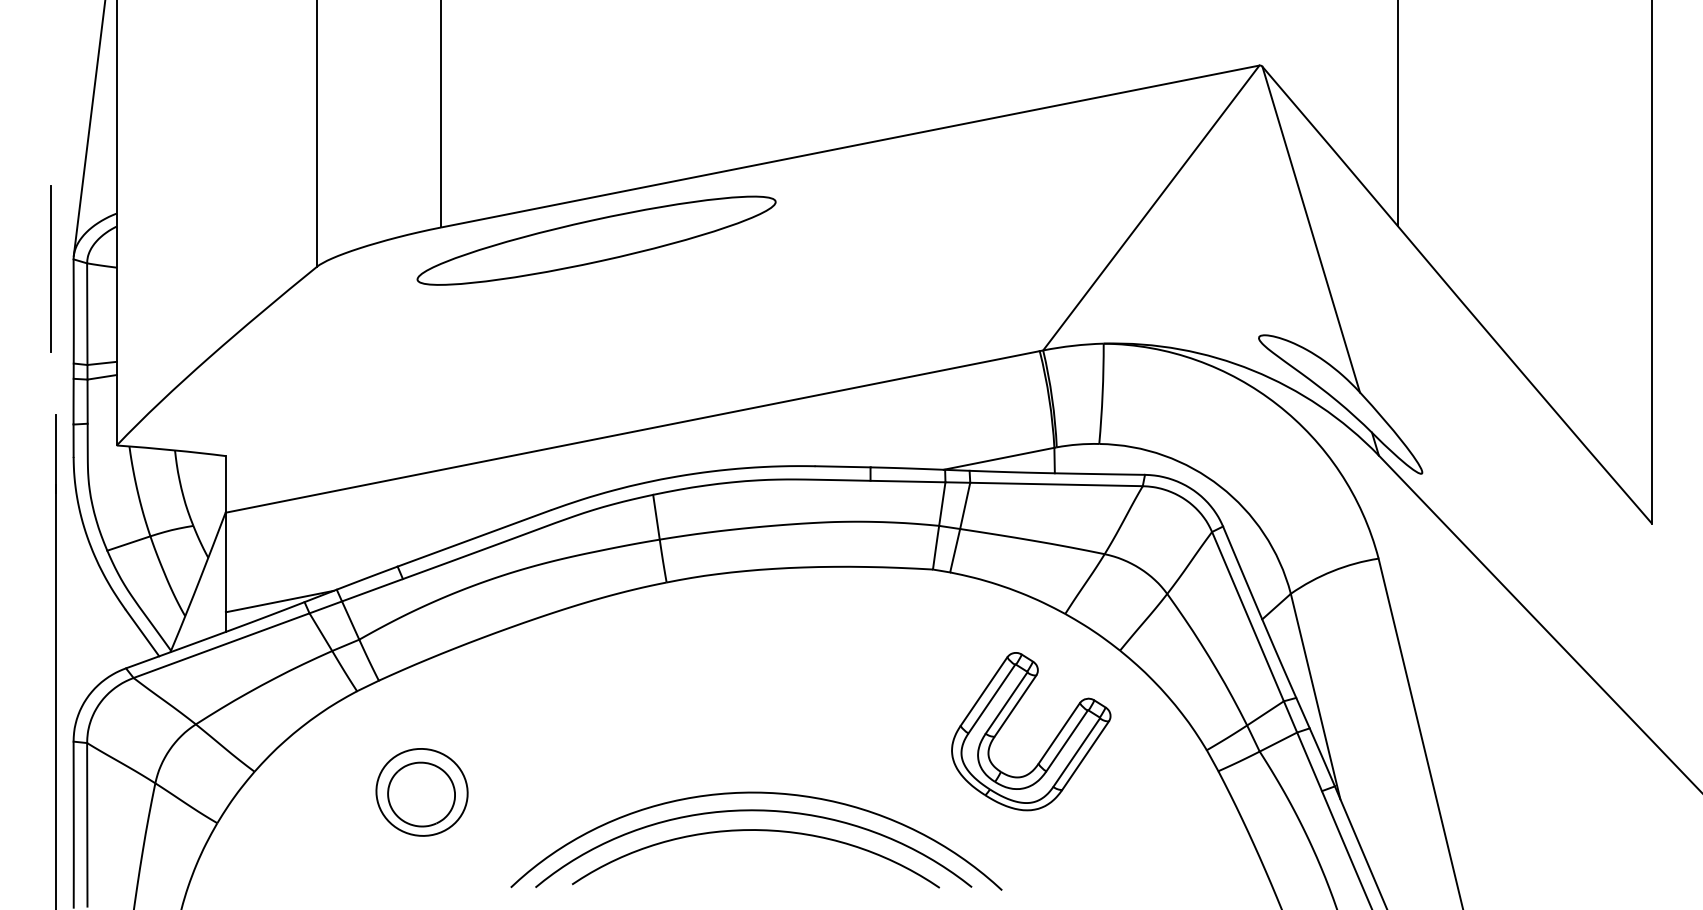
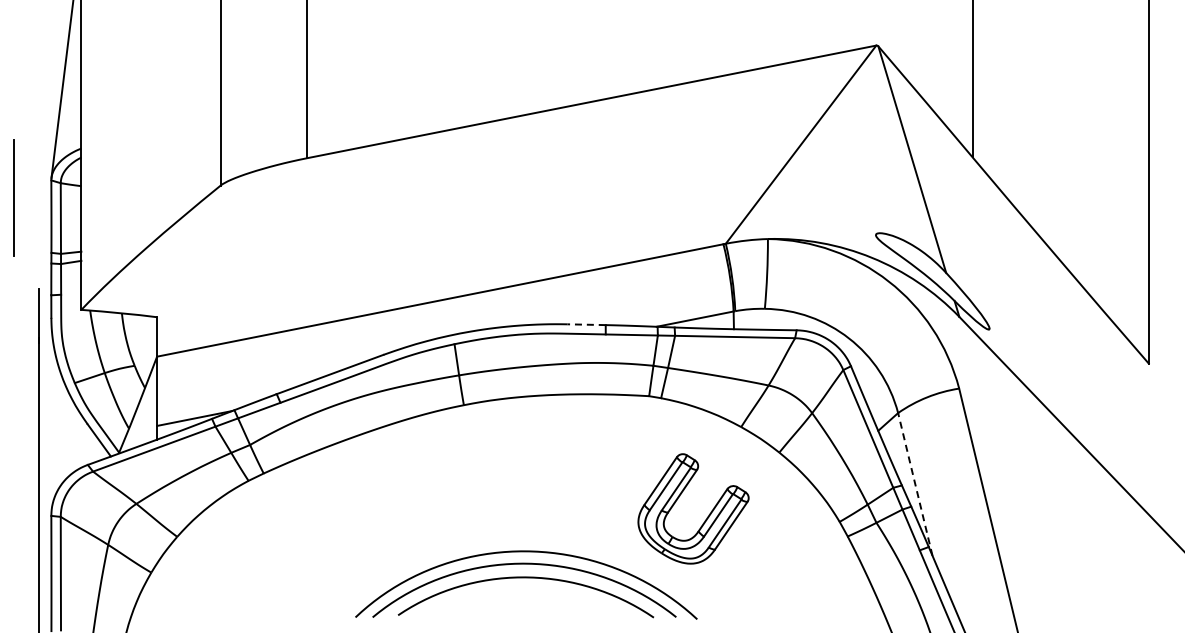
part: (595, 240) -> (414, 167), removed
line: (50, 268) -> (13, 197), moved
line: (842, 466) -> (586, 324), solid -> dashed
line: (1315, 695) -> (915, 483), solid -> dashed
part: (1049, 743) -> (706, 517), moved
part: (421, 792) -> (293, 551), removed

